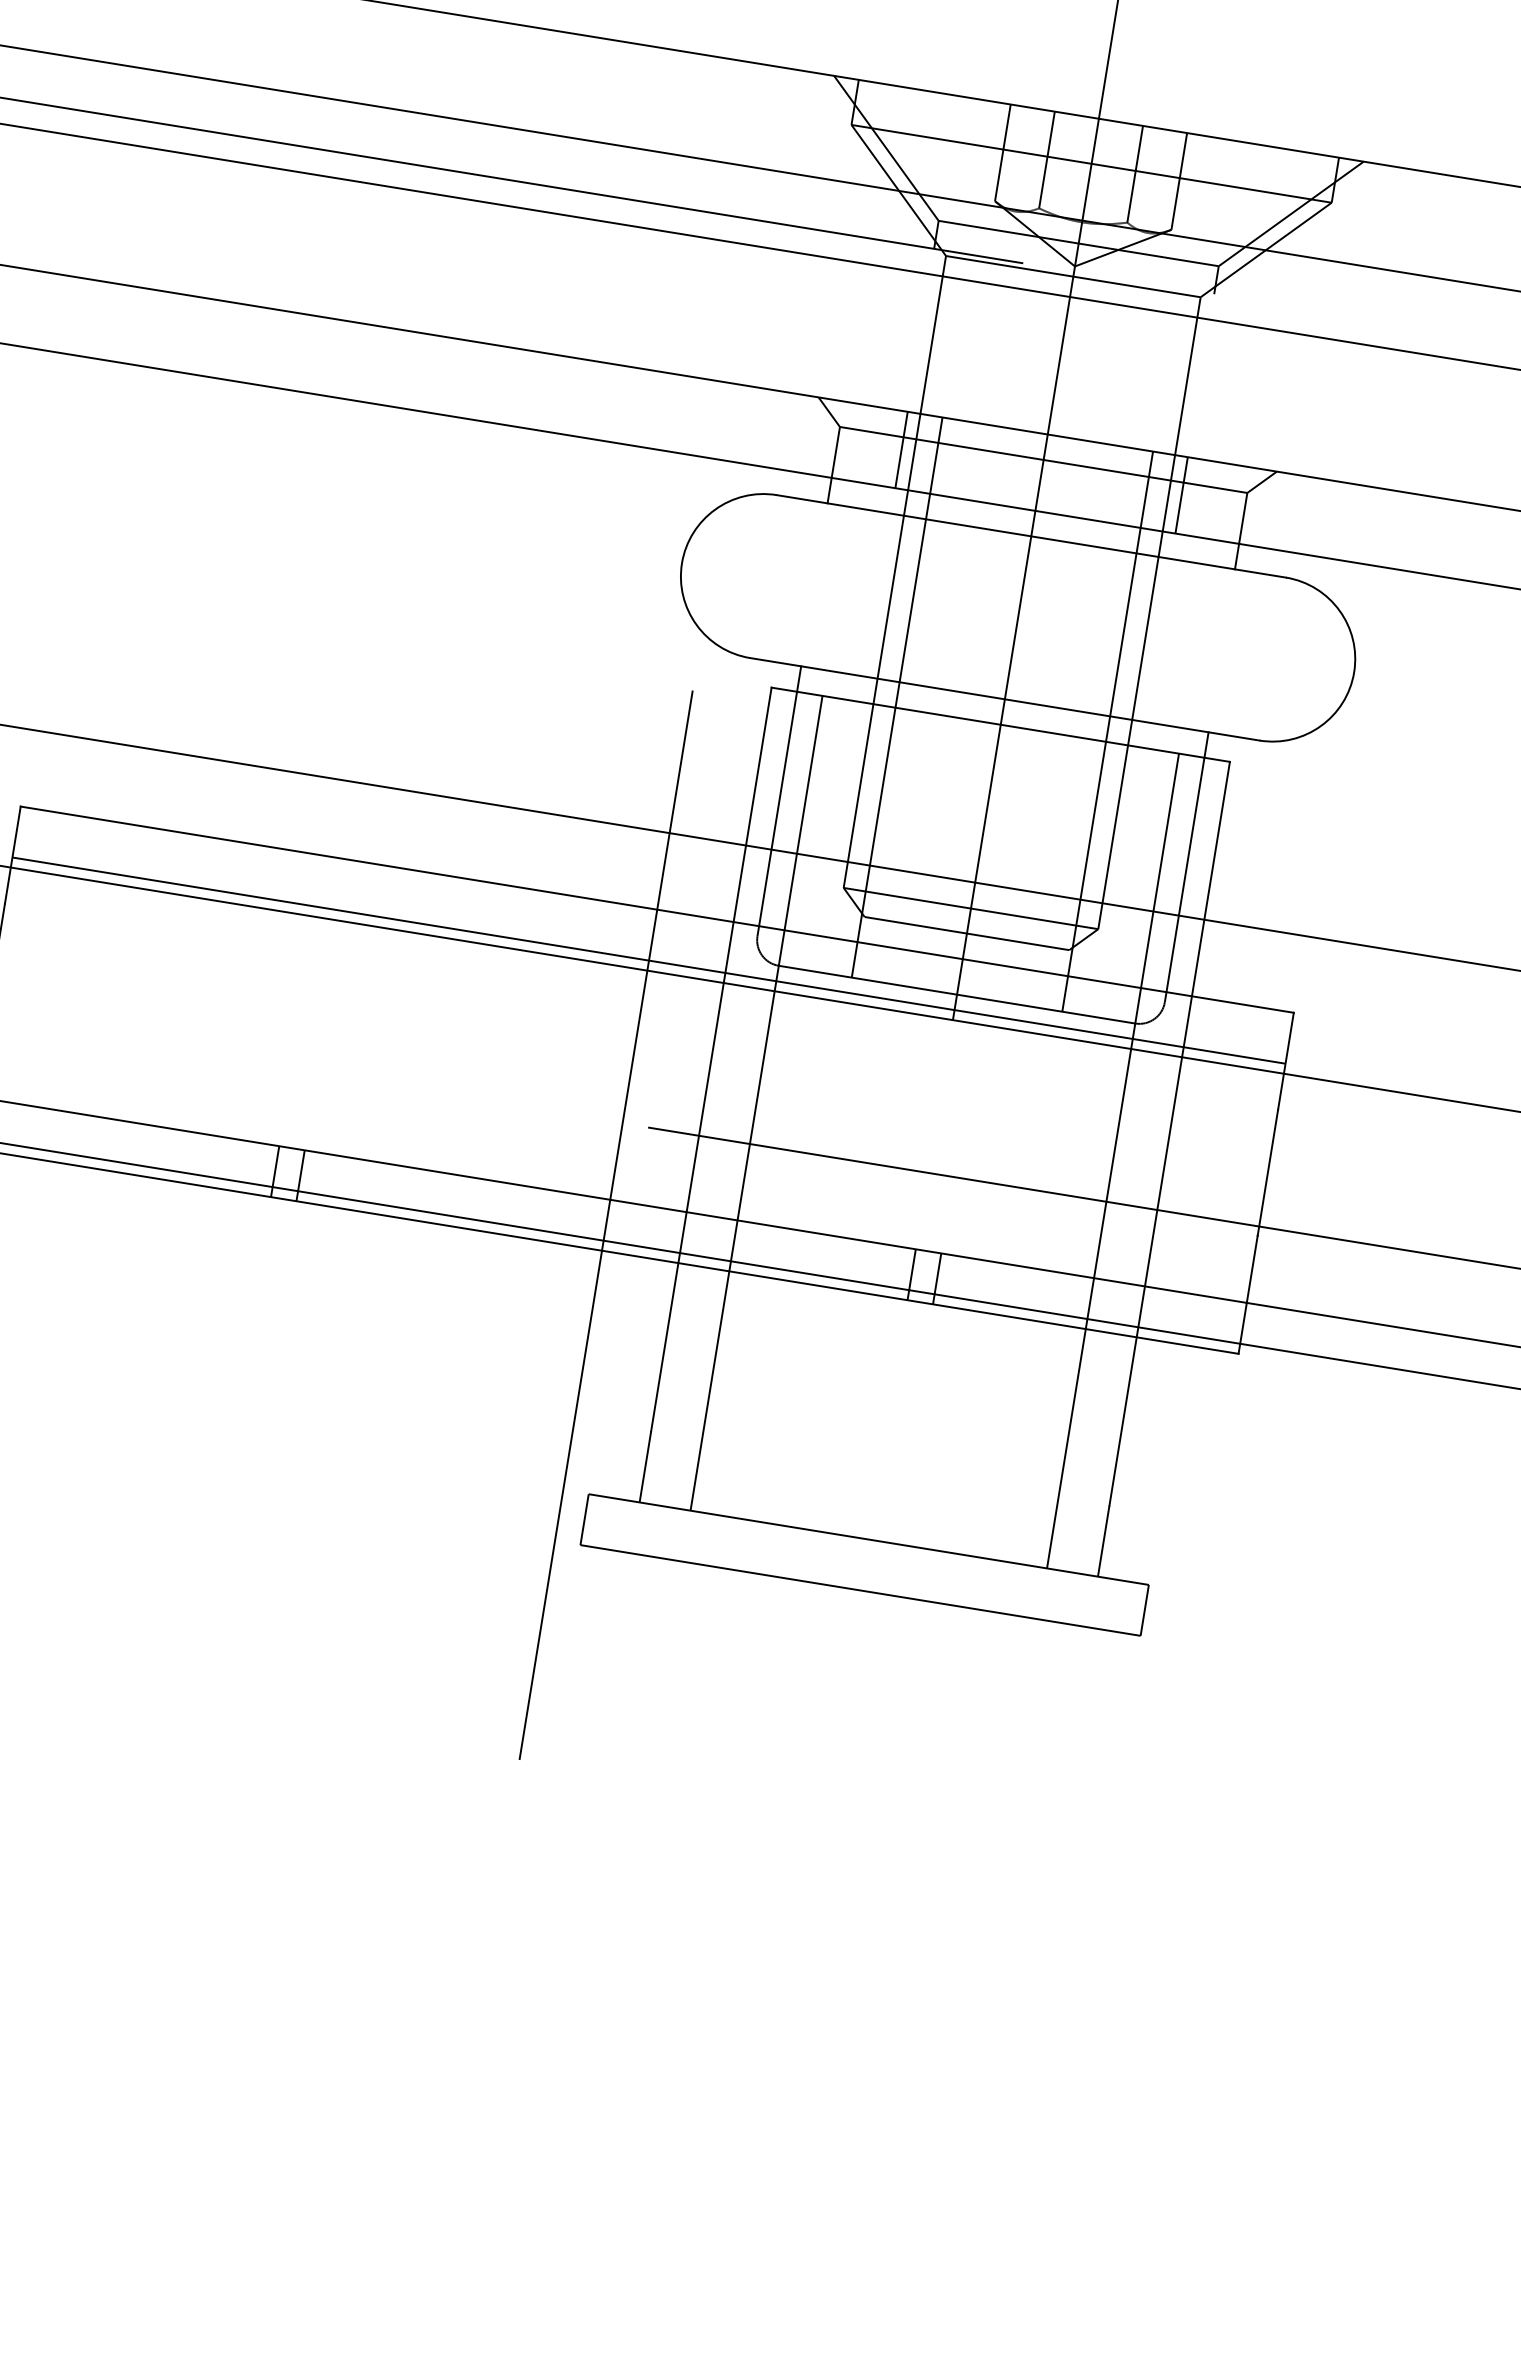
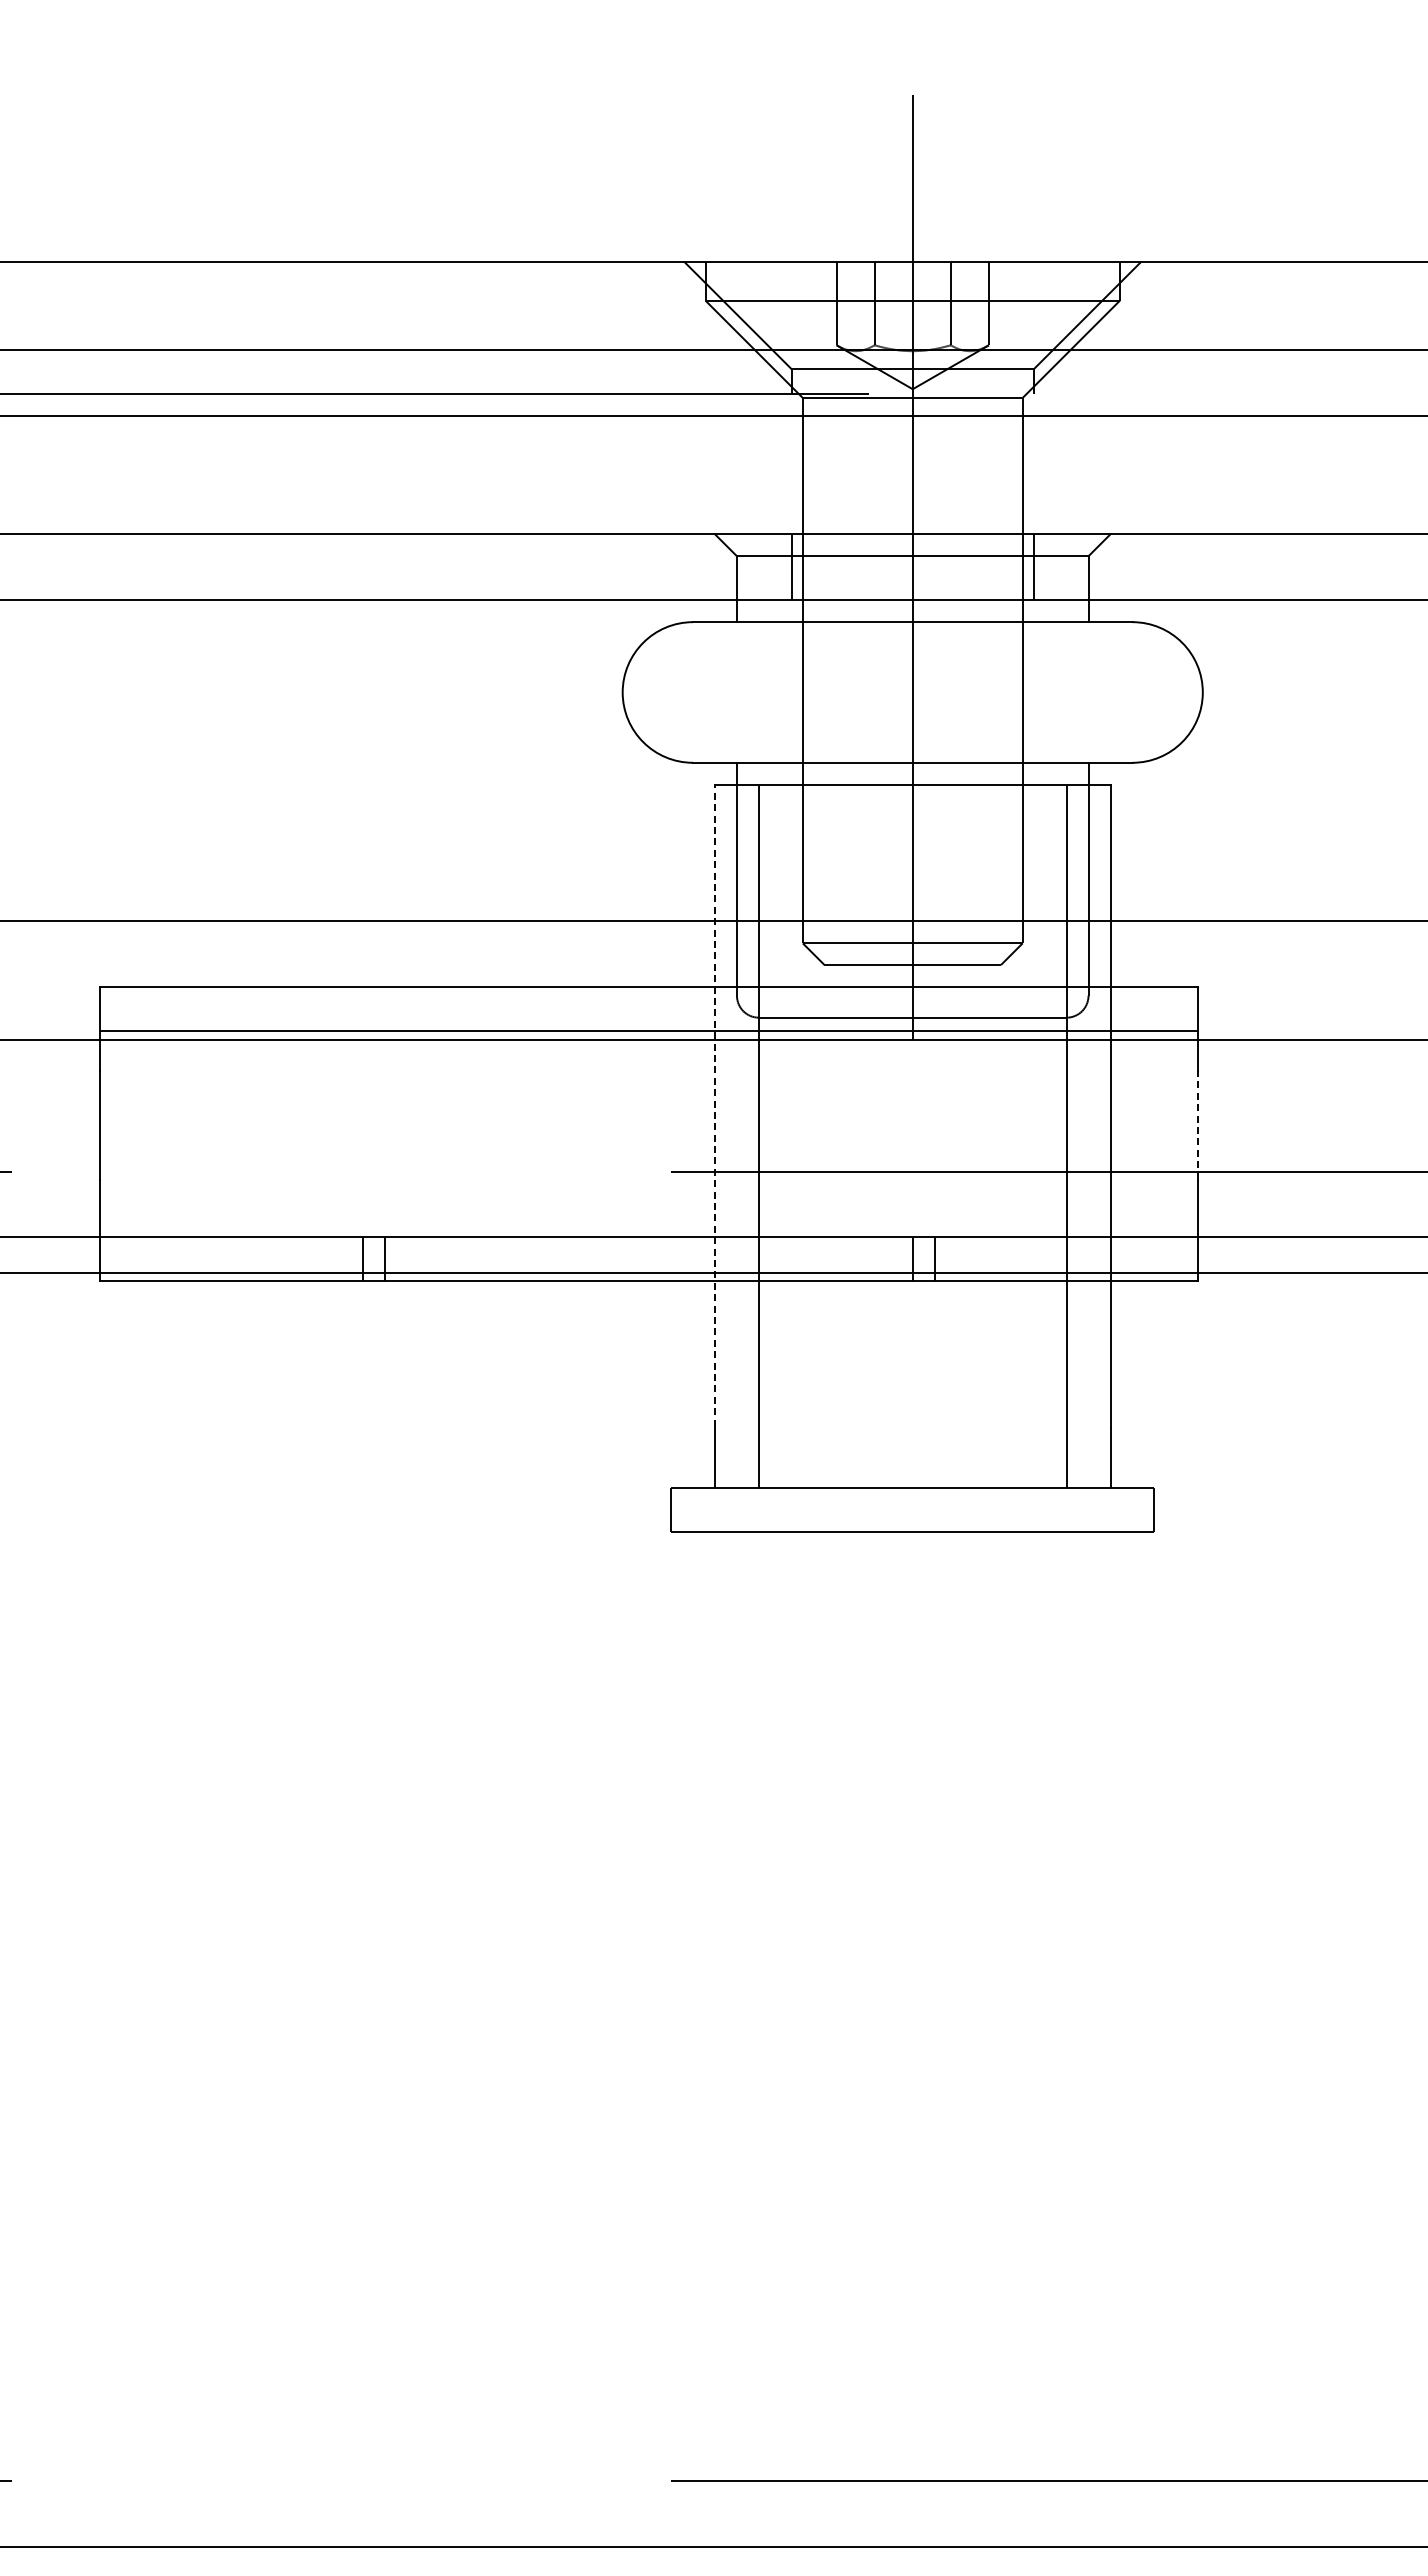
line: (896, 696) -> (821, 775), removed
line: (1107, 731) -> (1003, 775), removed
line: (710, 1059) -> (714, 1105), solid -> dashed
line: (1268, 1172) -> (1198, 1124), solid -> dashed
line: (606, 1224) -> (649, 1258), removed

